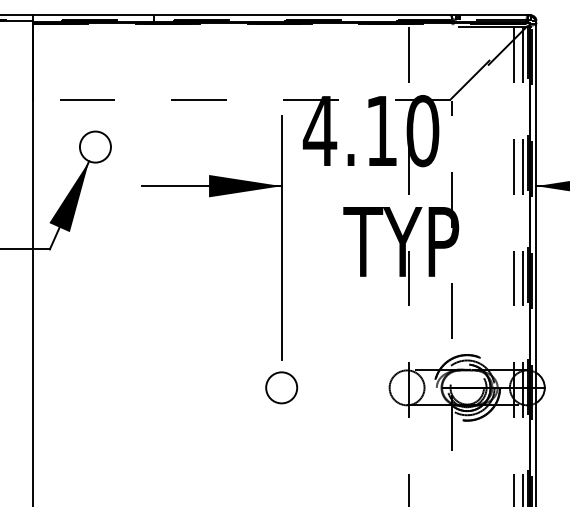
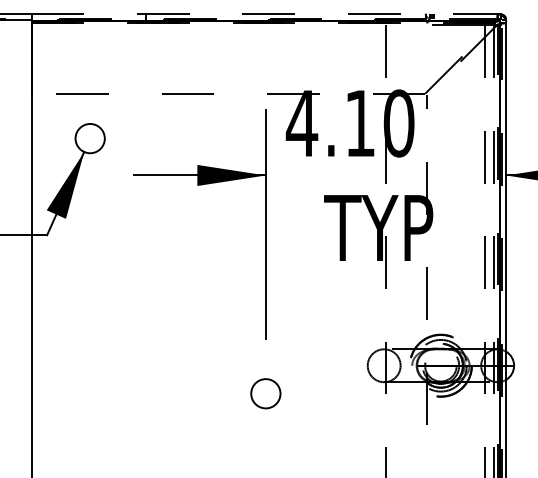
line: (281, 15) -> (265, 14), solid -> dashed
circle: (281, 387) -> (265, 393), moved

